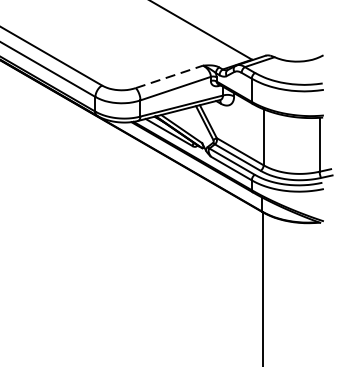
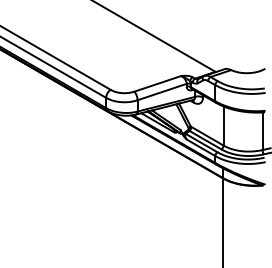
line: (168, 76) -> (157, 83), dashed -> solid

